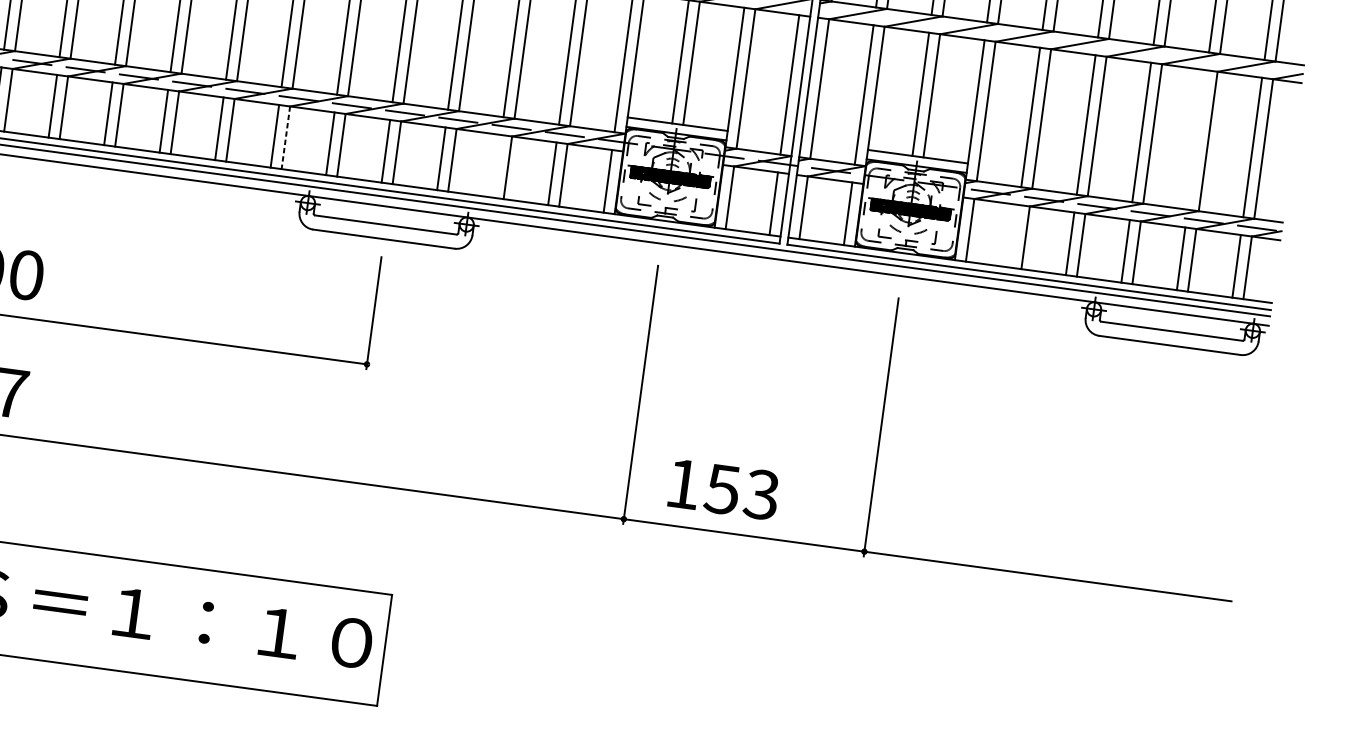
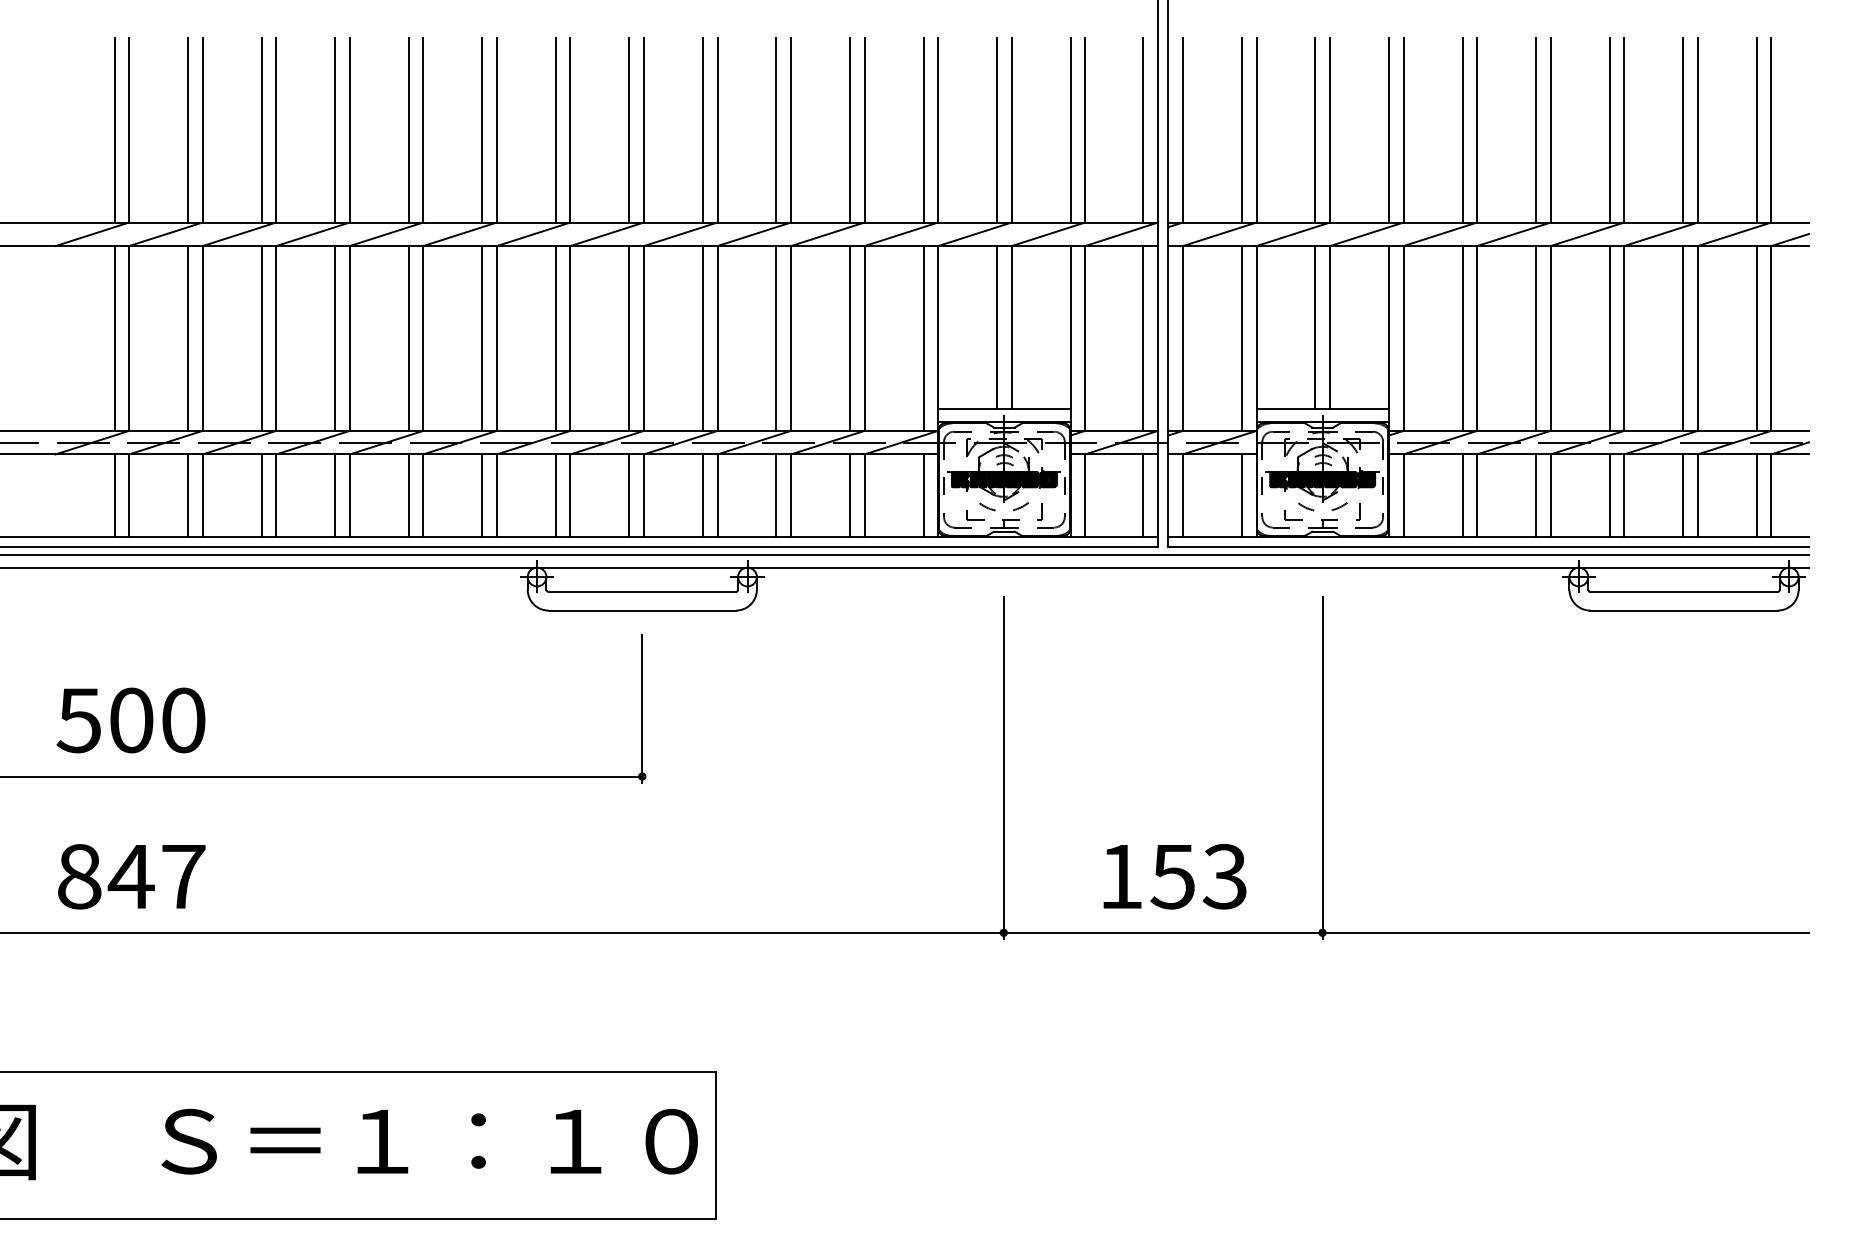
line: (285, 137) -> (496, 495), dashed -> solid
line: (1197, 140) -> (1683, 338), added
line: (496, 165) -> (776, 495), added
line: (1014, 235) -> (1462, 495), added
text: (723, 489) -> (1174, 876), moved

